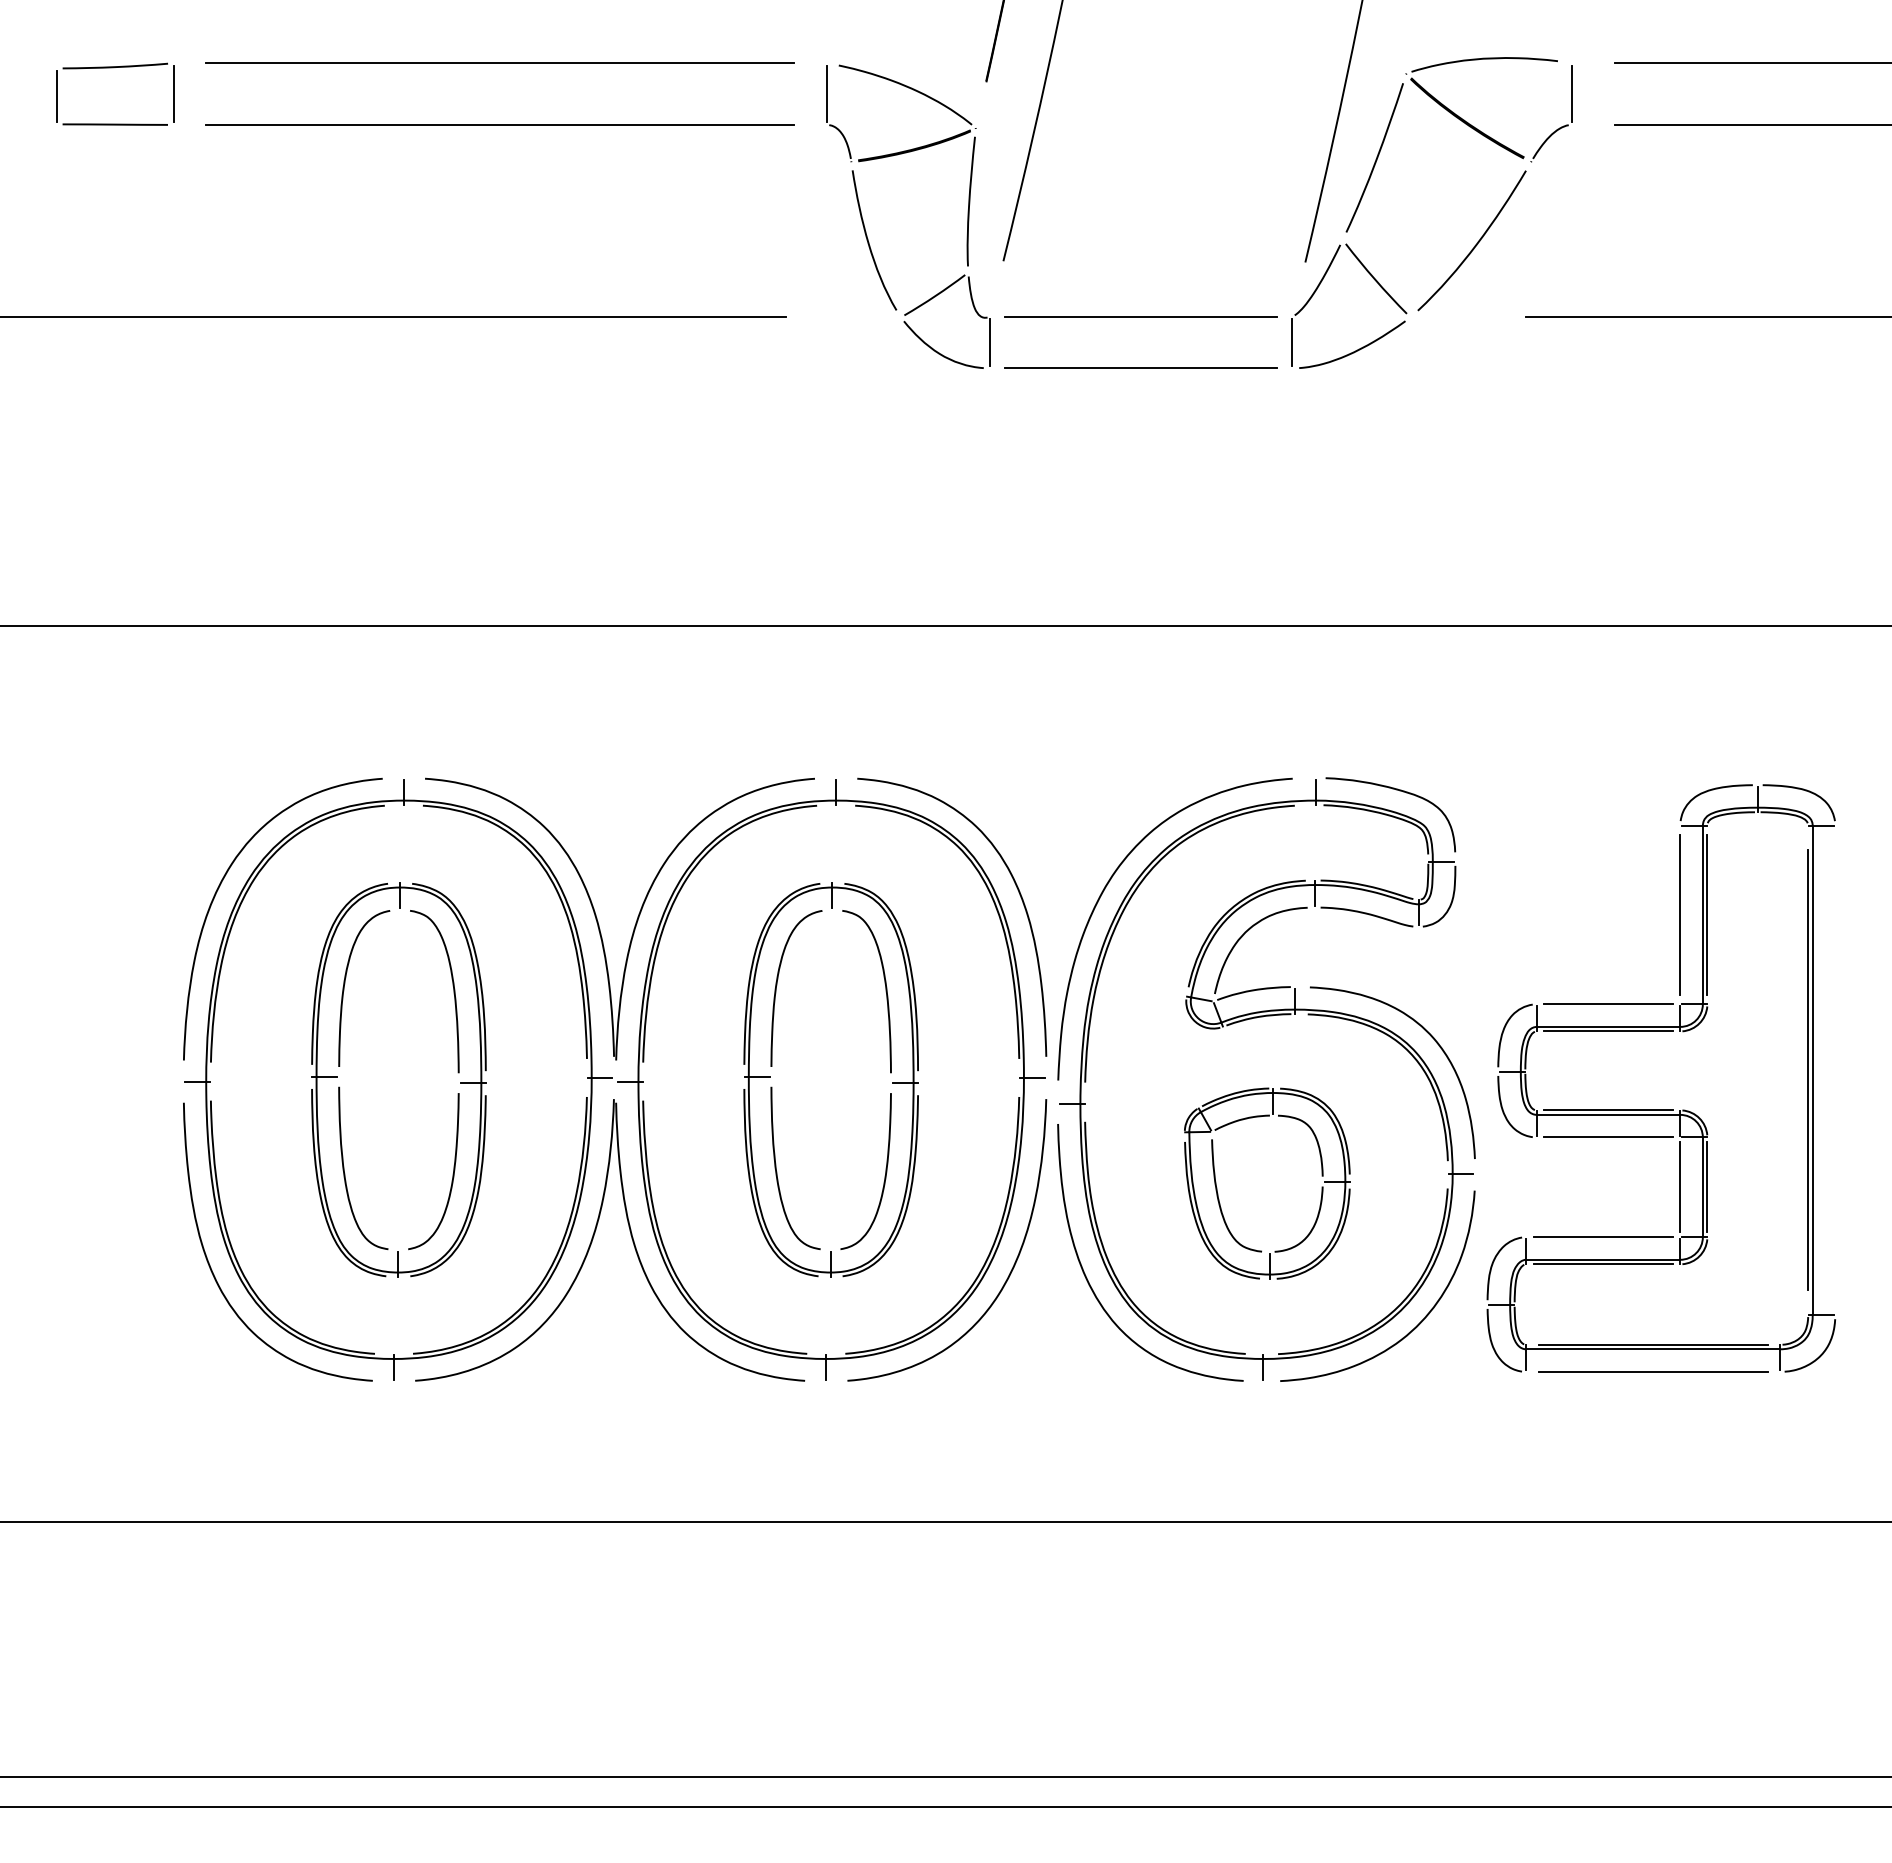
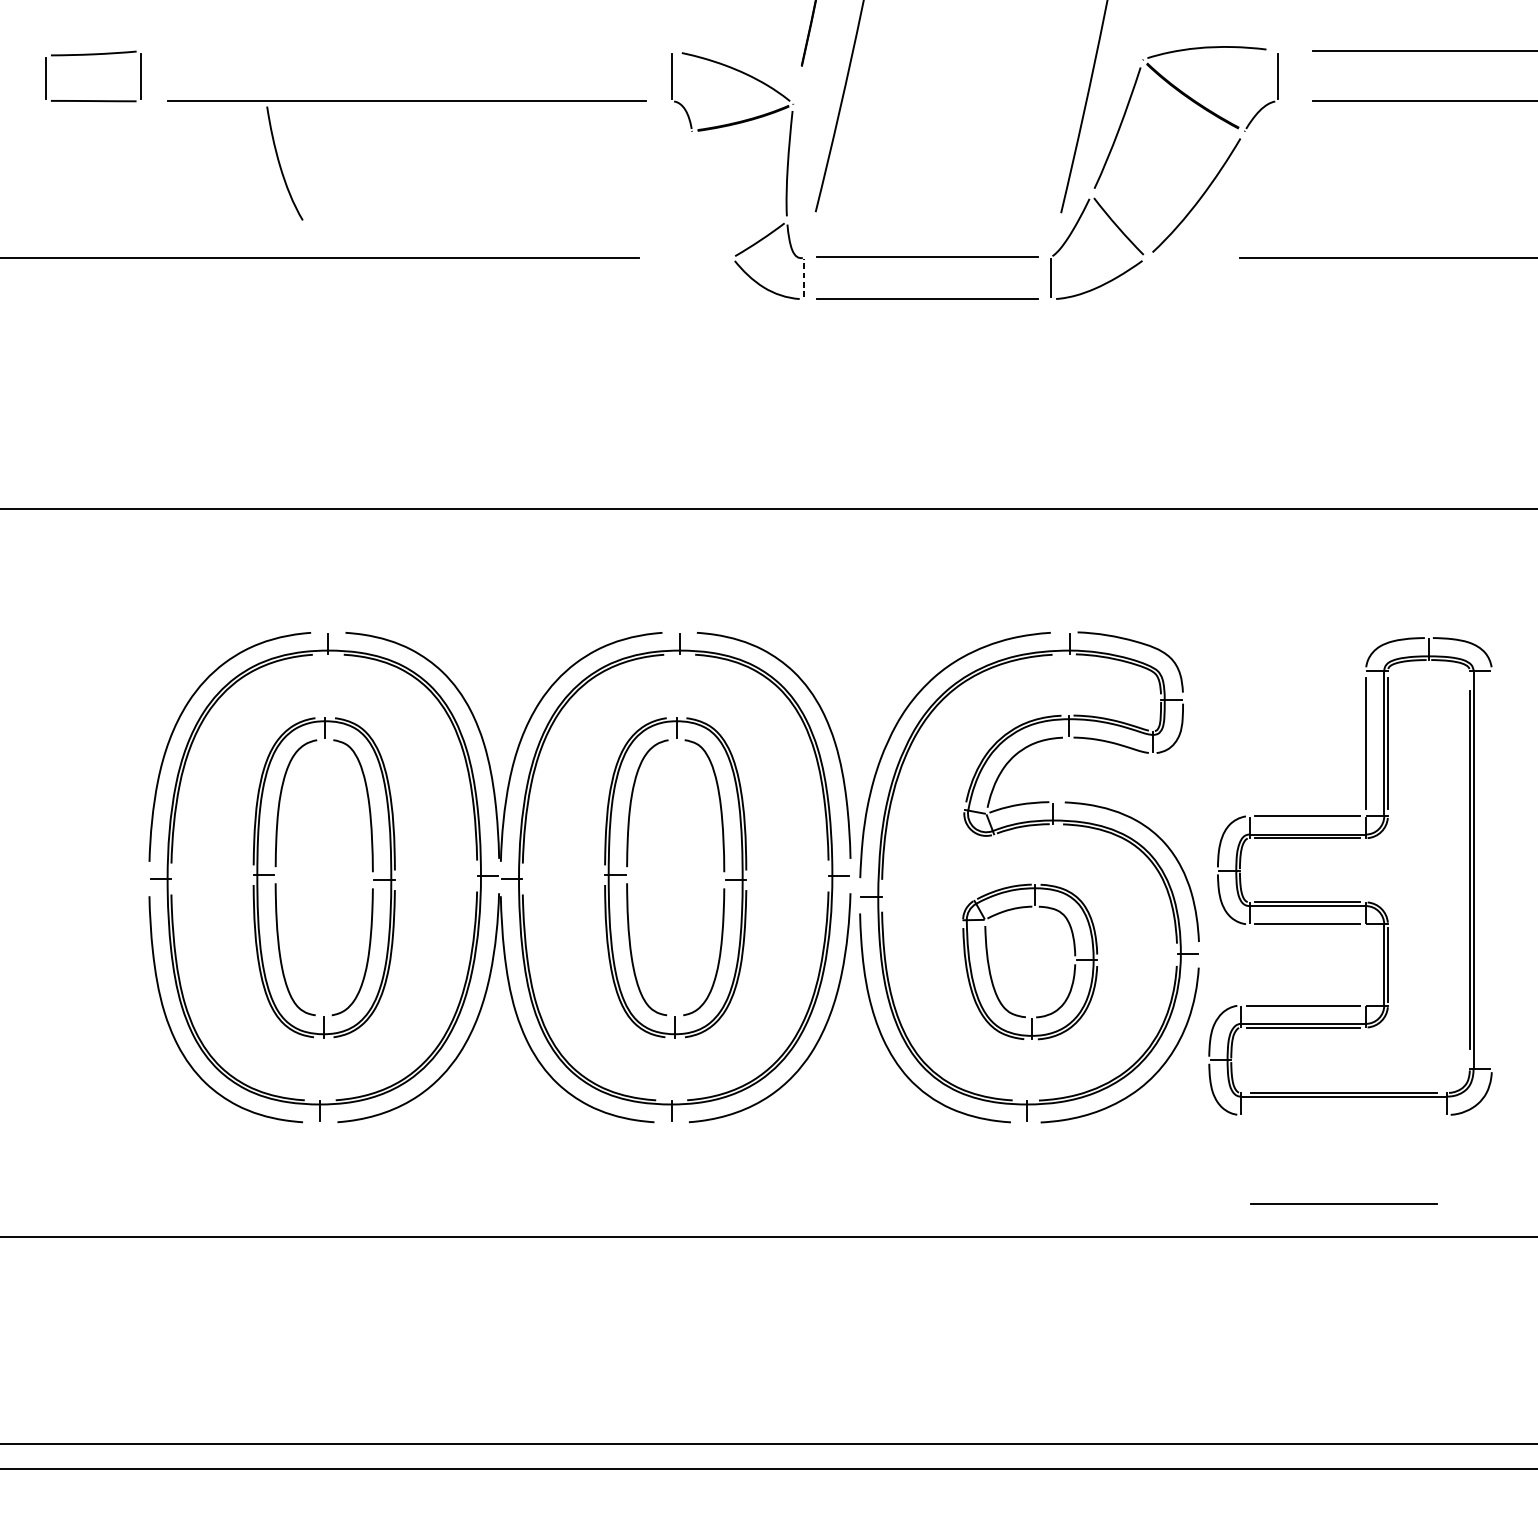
line: (500, 63) -> (406, 51), removed
curve: (869, 242) -> (280, 165), moved
line: (989, 342) -> (804, 278), solid -> dashed
line: (1680, 1187) -> (1366, 965), removed
line: (1653, 1371) -> (1344, 1204), moved

